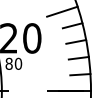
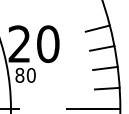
line: (62, 11) -> (85, 11), removed

